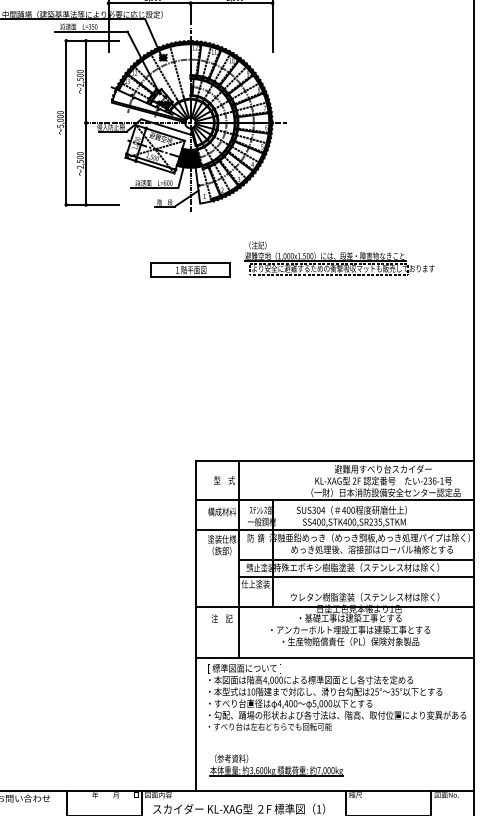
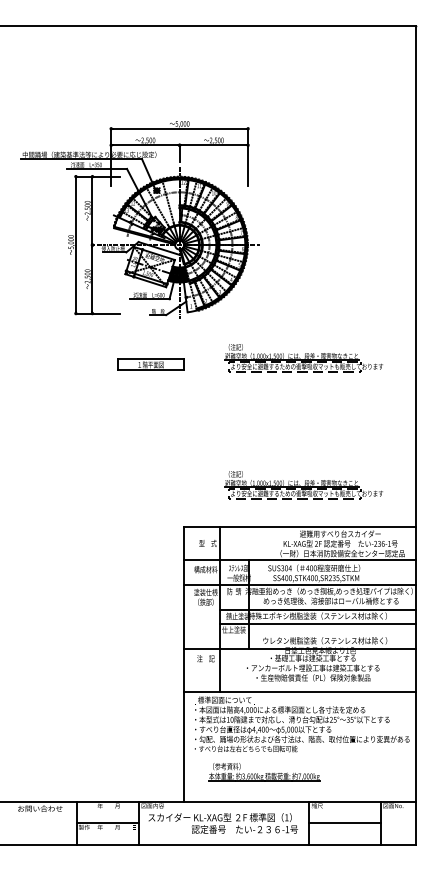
part: (190, 269) -> (150, 364), moved
part: (339, 411) -> (303, 485), added
part: (276, 765) -> (264, 772), moved

